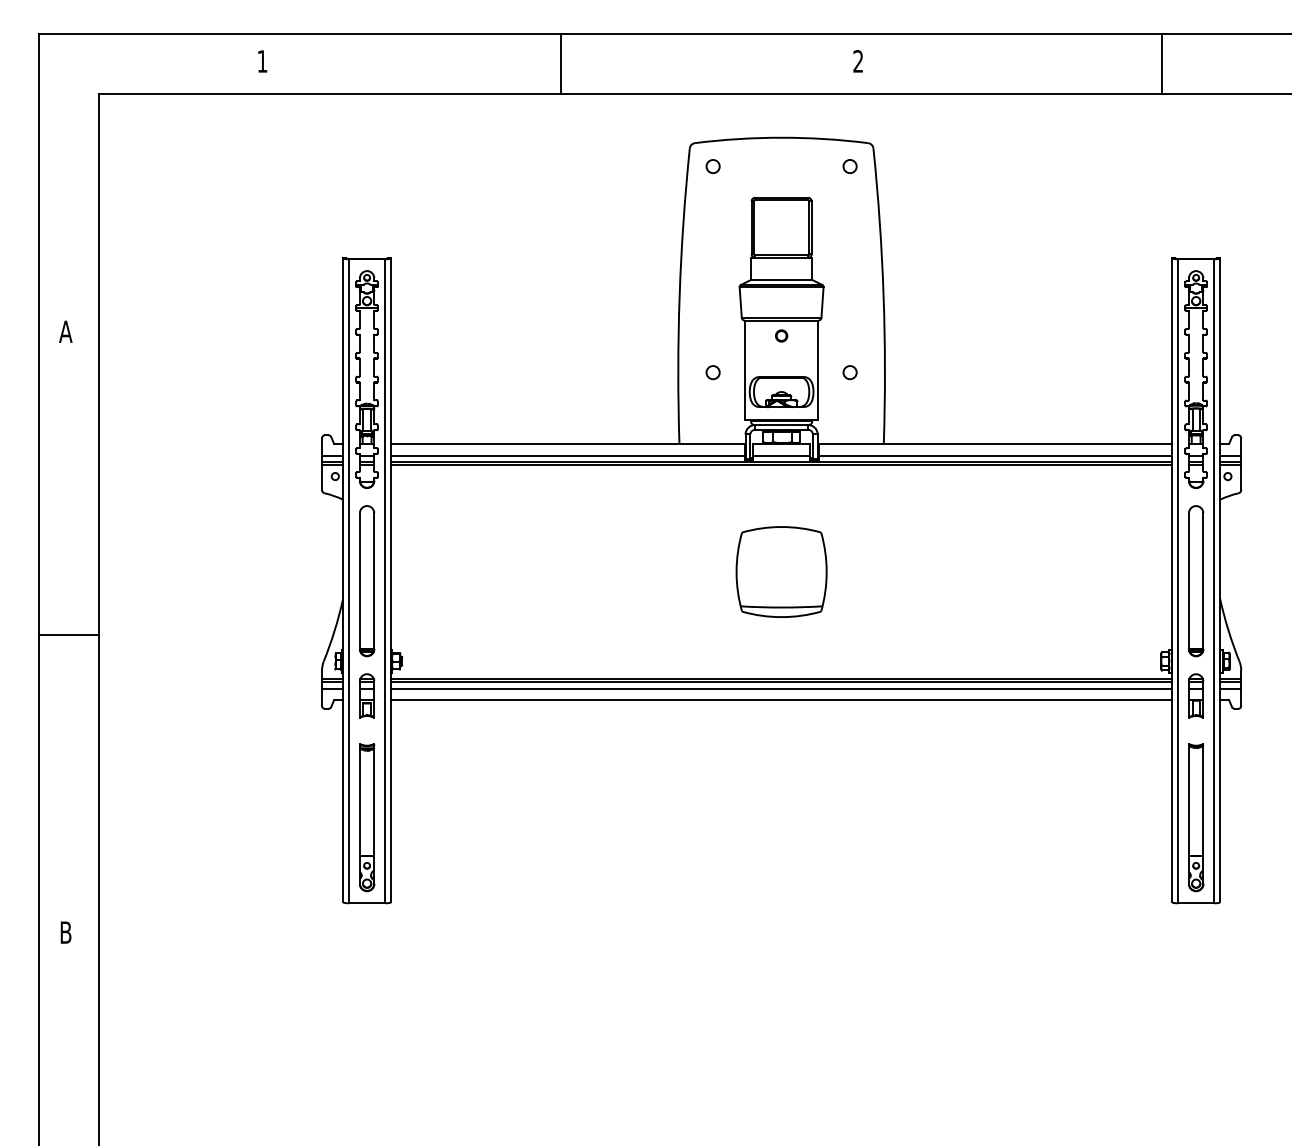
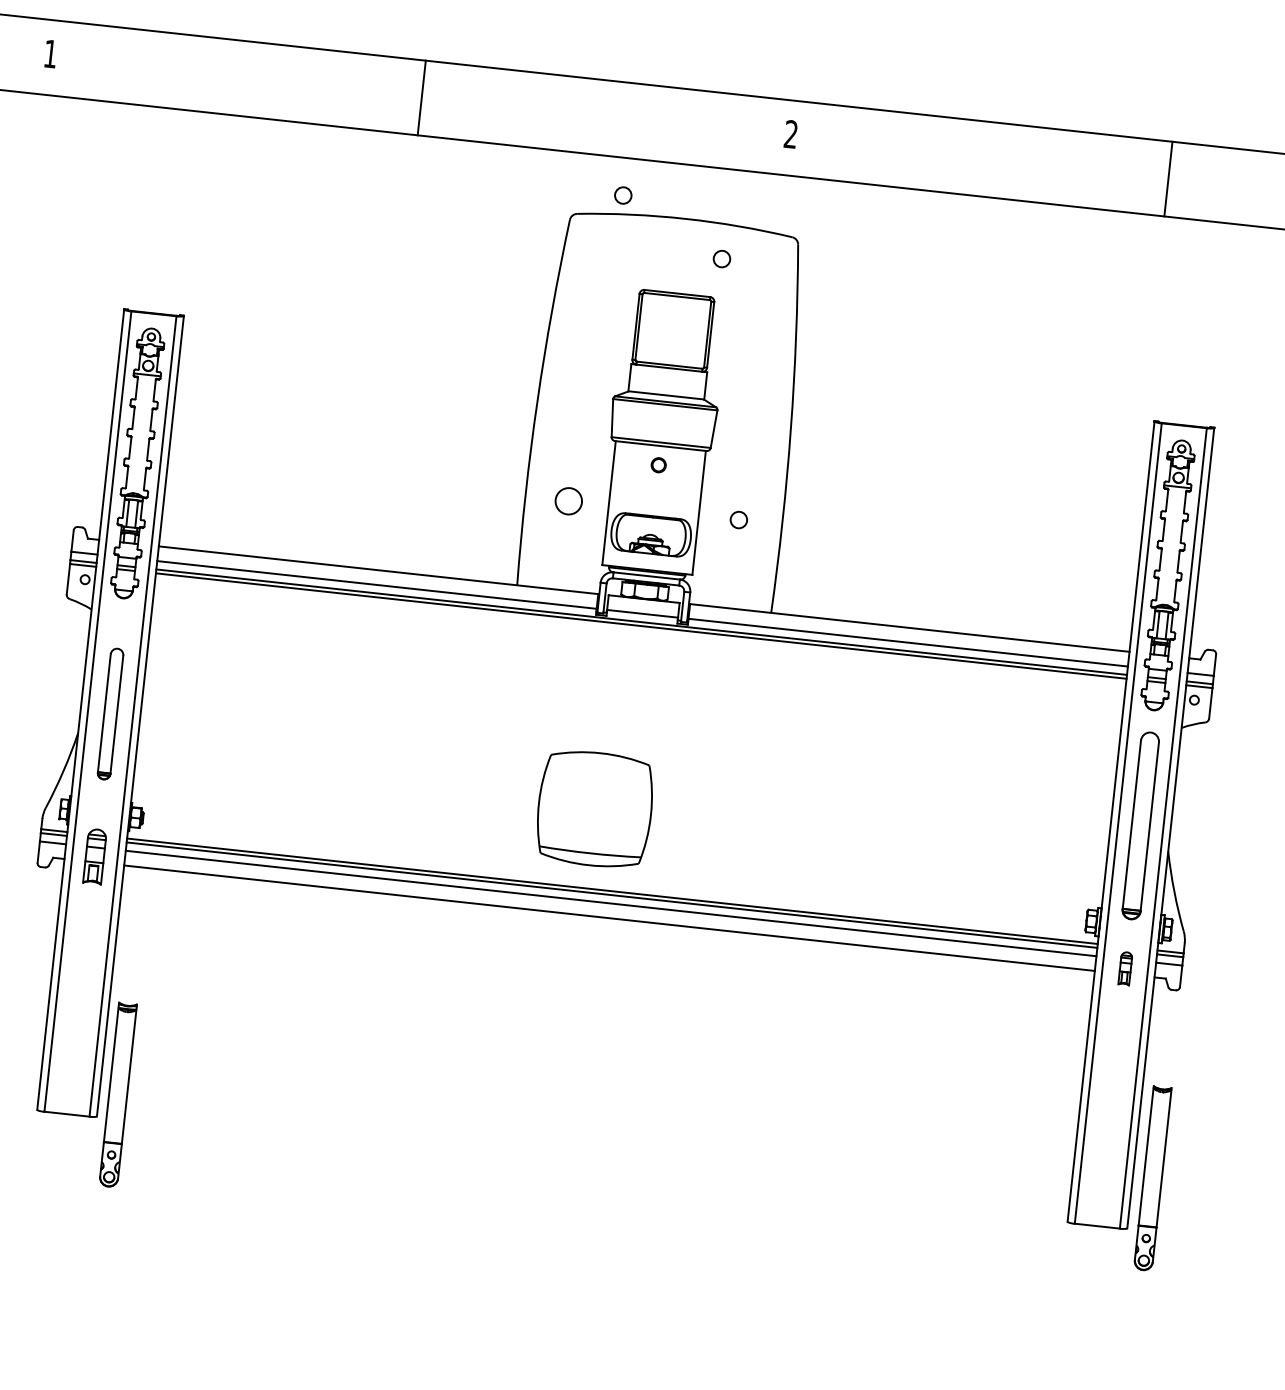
circle: (712, 166) -> (622, 195), moved
circle: (849, 166) -> (721, 258), moved
circle: (712, 372) -> (567, 501), size x1.6
part: (781, 571) -> (594, 808), moved
part: (367, 581) -> (110, 714), size x0.7
part: (1196, 695) -> (1125, 968), size x0.6
part: (367, 817) -> (118, 1095), moved
part: (1196, 817) -> (1153, 1178), moved

